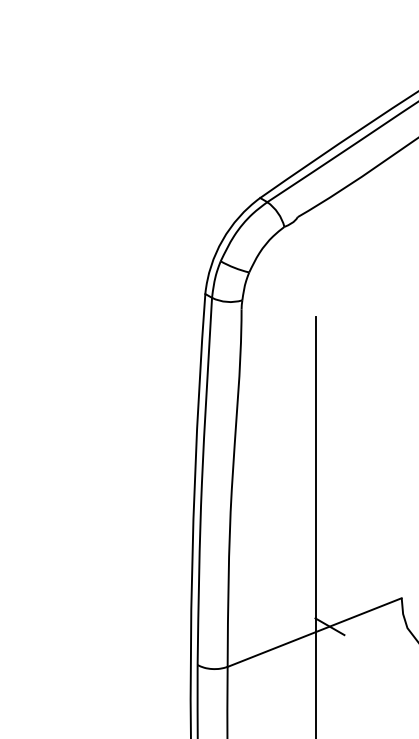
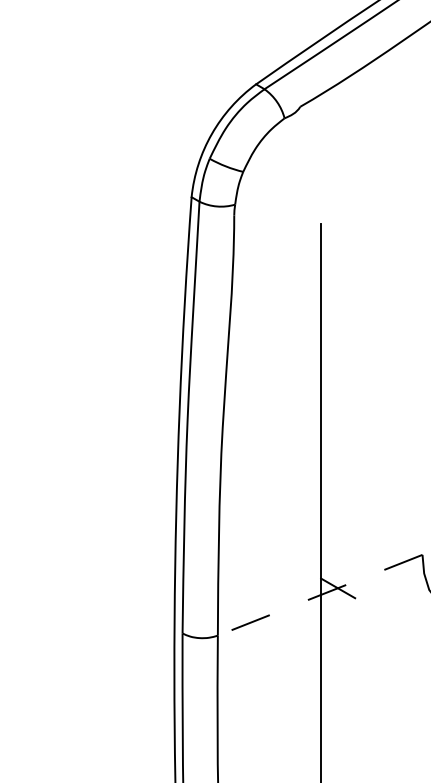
line: (314, 632) -> (319, 595), solid -> dashed

